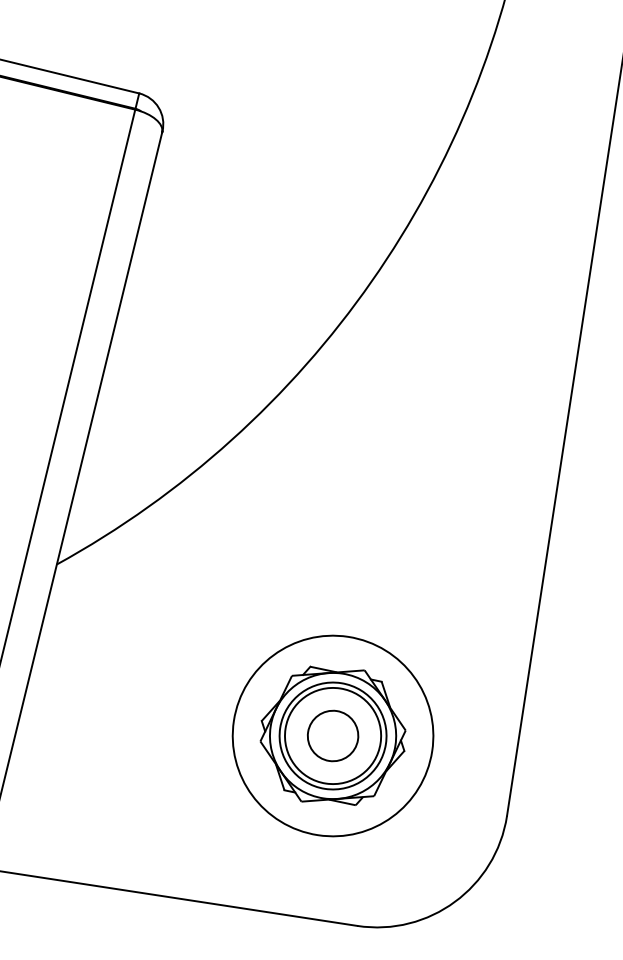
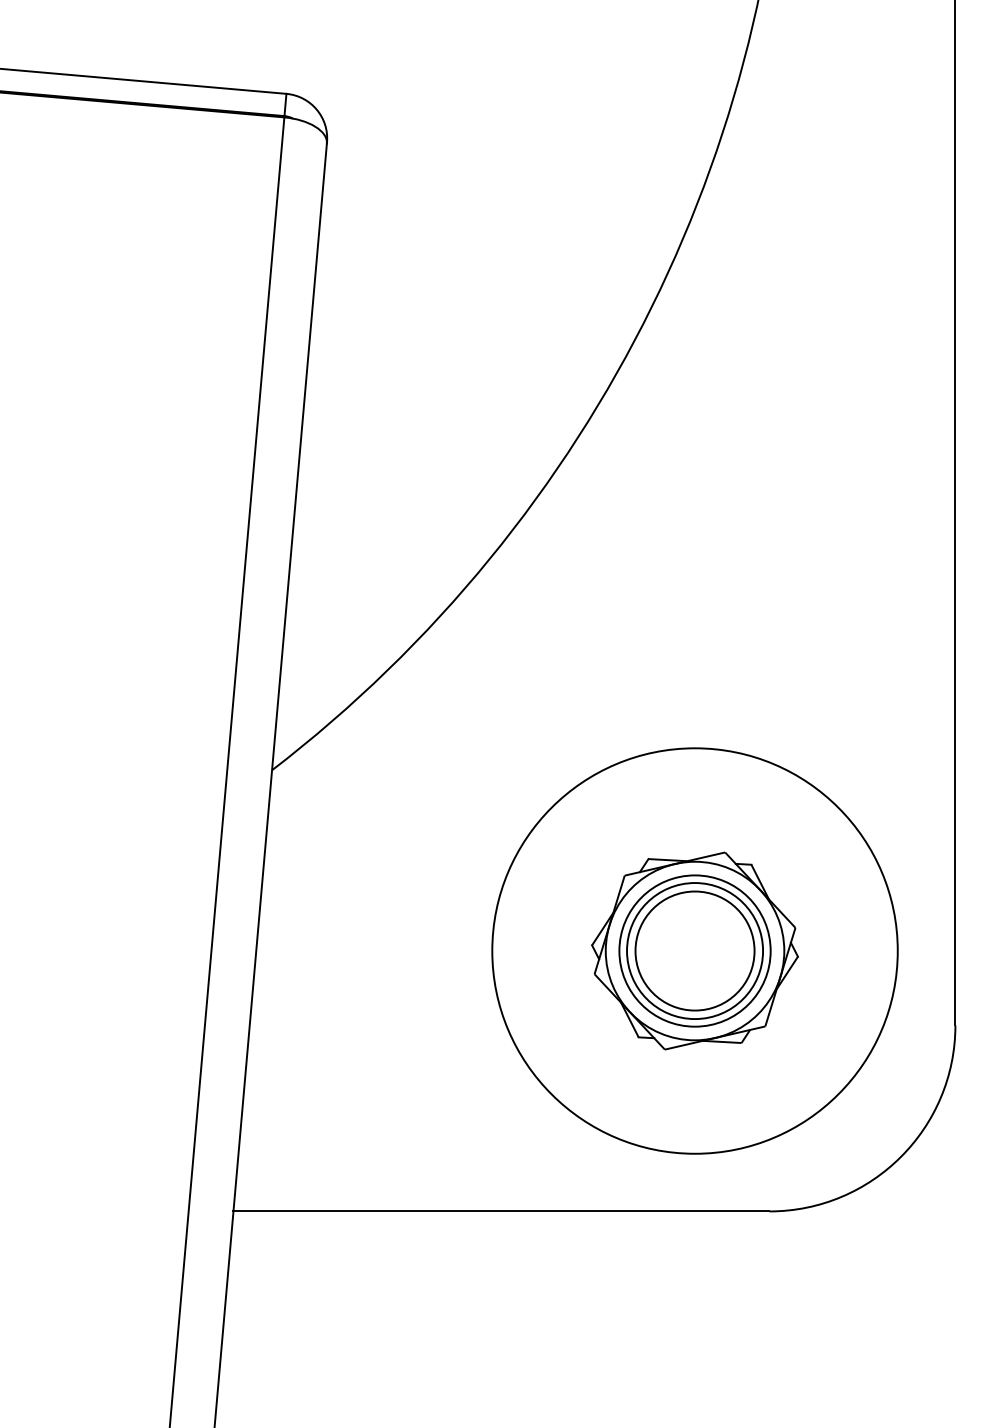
circle: (332, 735) -> (694, 950), size x1.43
circle: (332, 735) -> (694, 950), size x1.67

